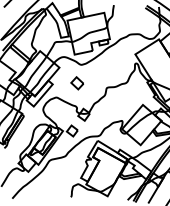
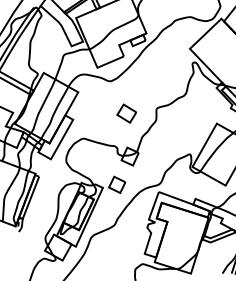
part: (76, 83) -> (125, 114), moved

